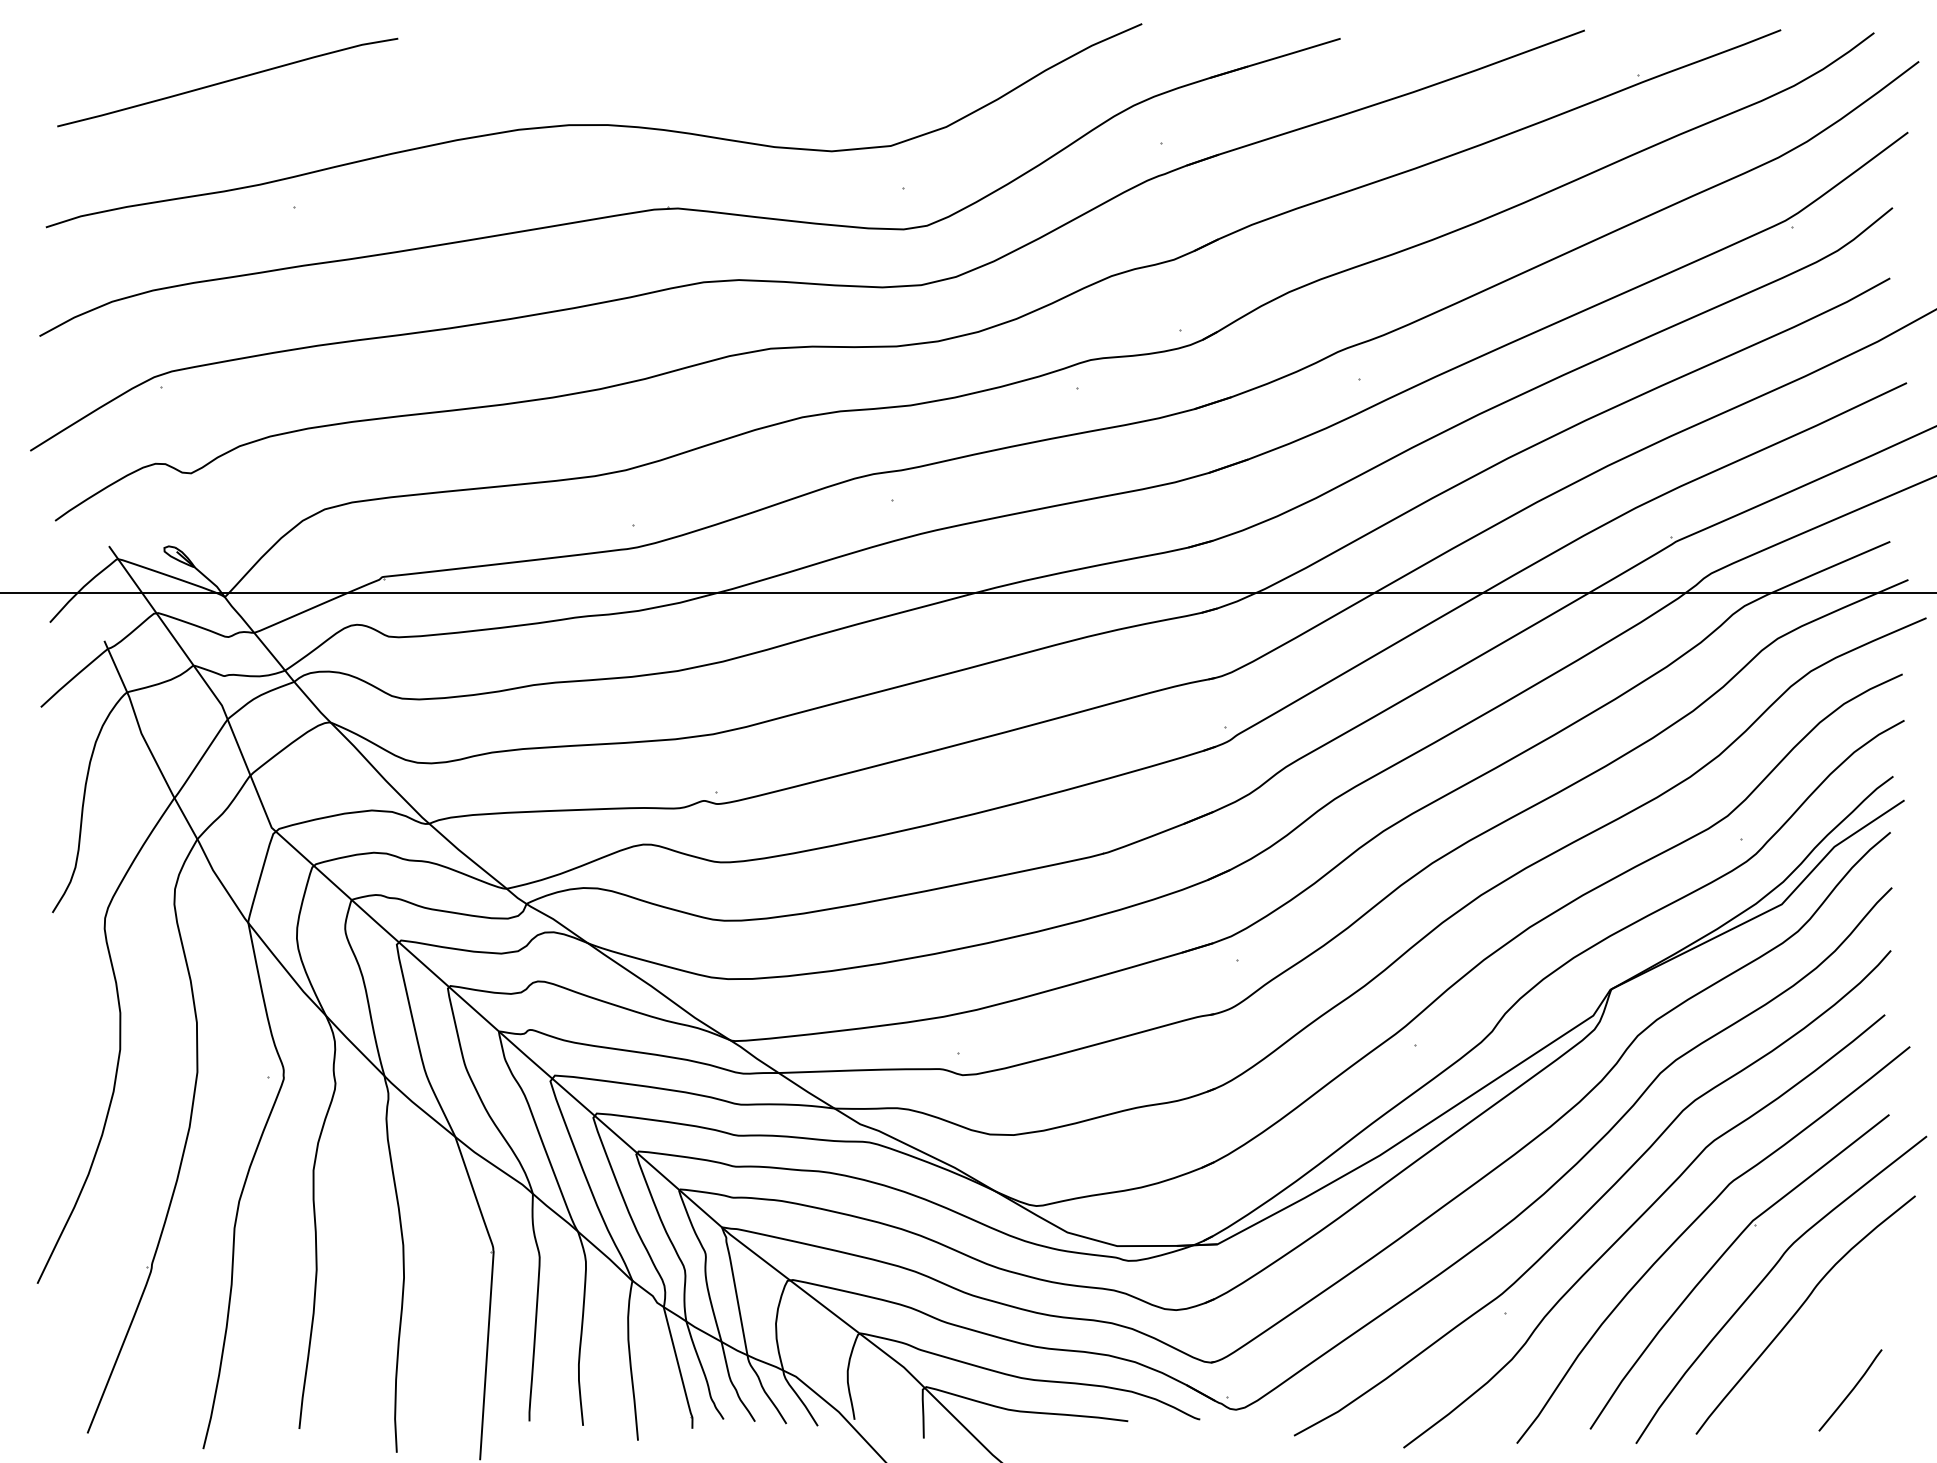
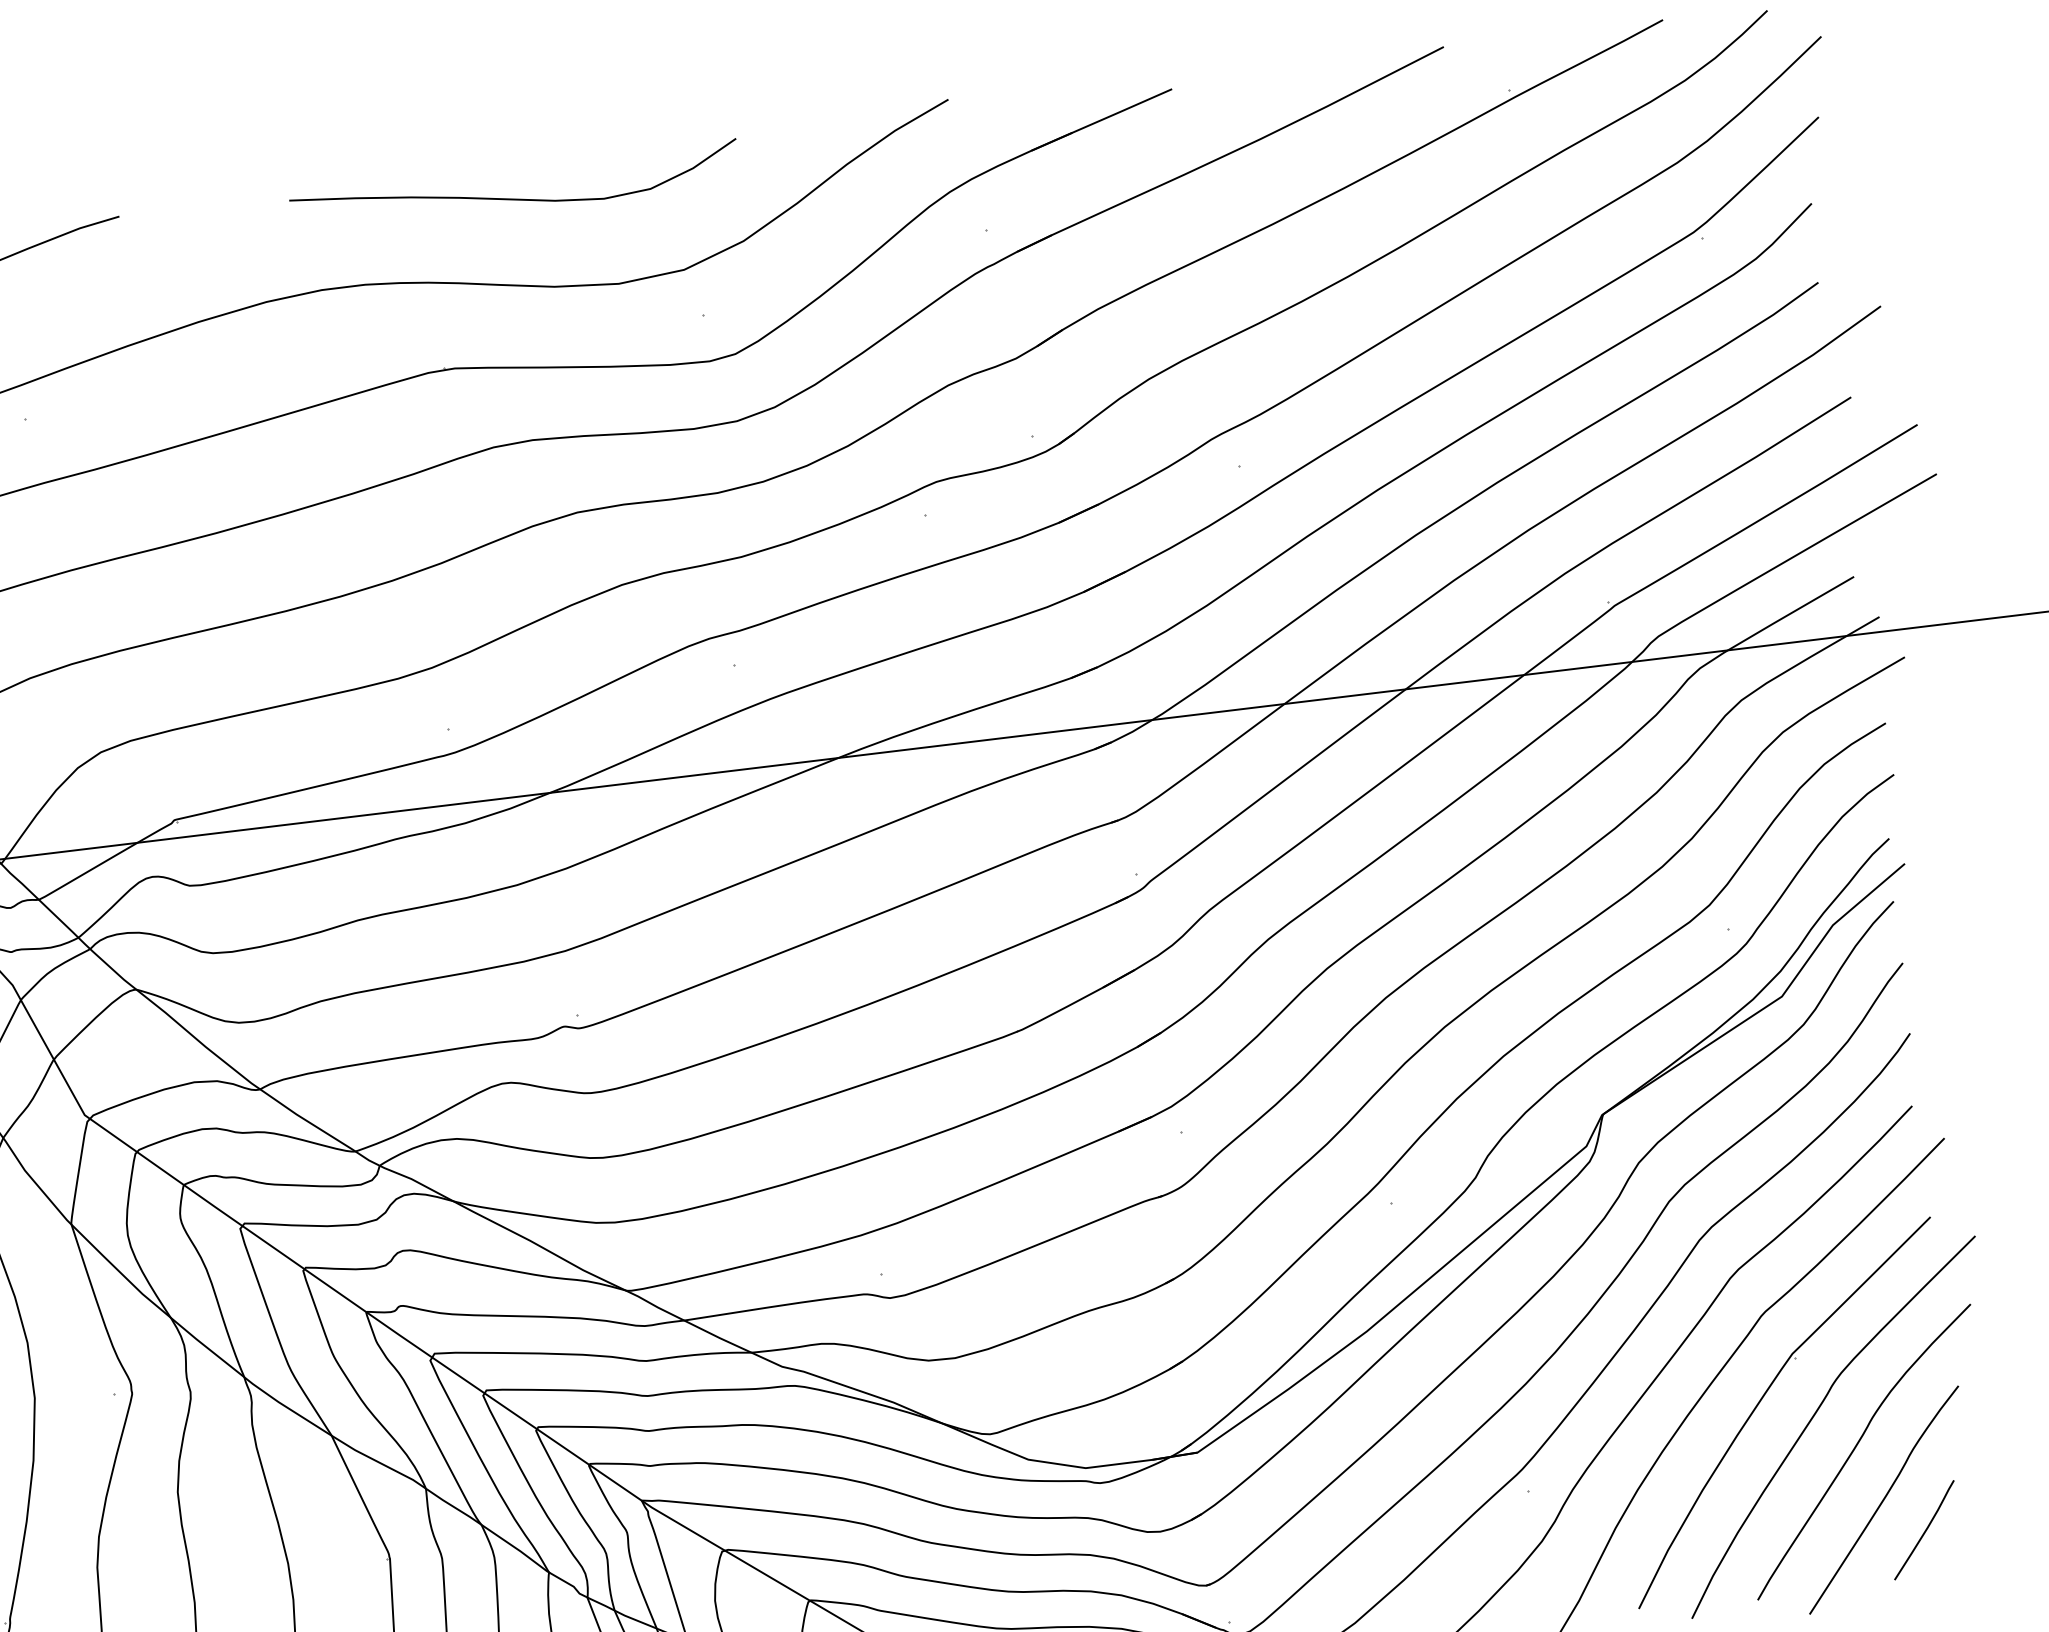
curve: (748, 64) -> (514, 198), added
curve: (1817, 1359) -> (1883, 1500), added

